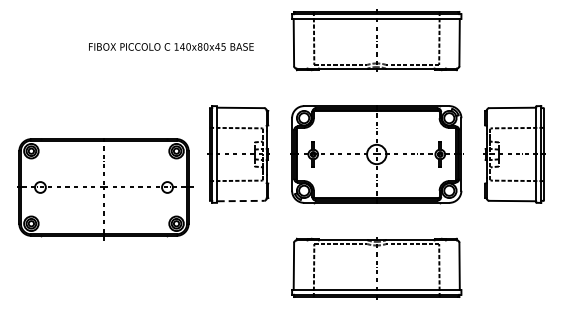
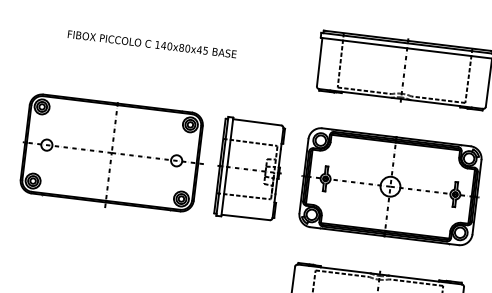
text: (171, 46) -> (152, 43), moved
part: (105, 189) -> (113, 155), moved
line: (241, 201) -> (246, 218), dashed -> solid

